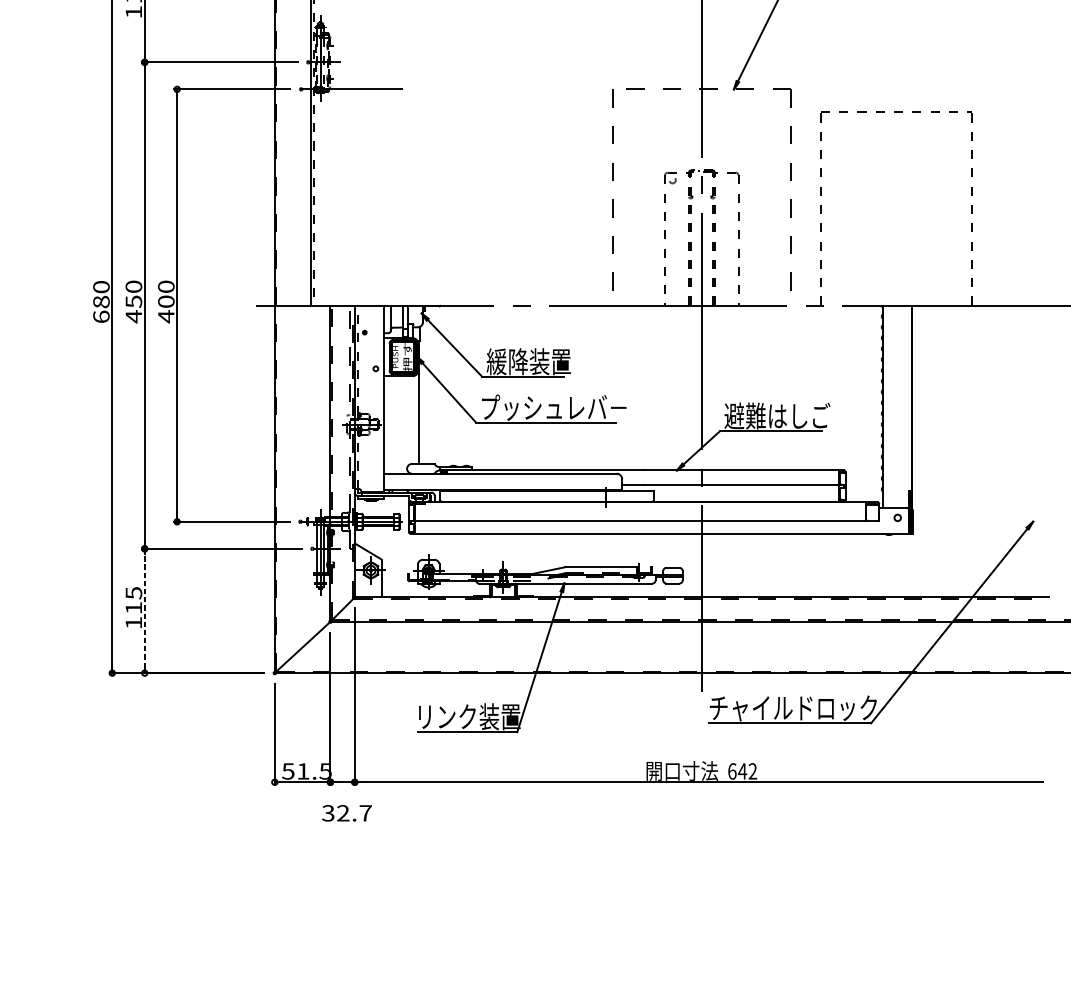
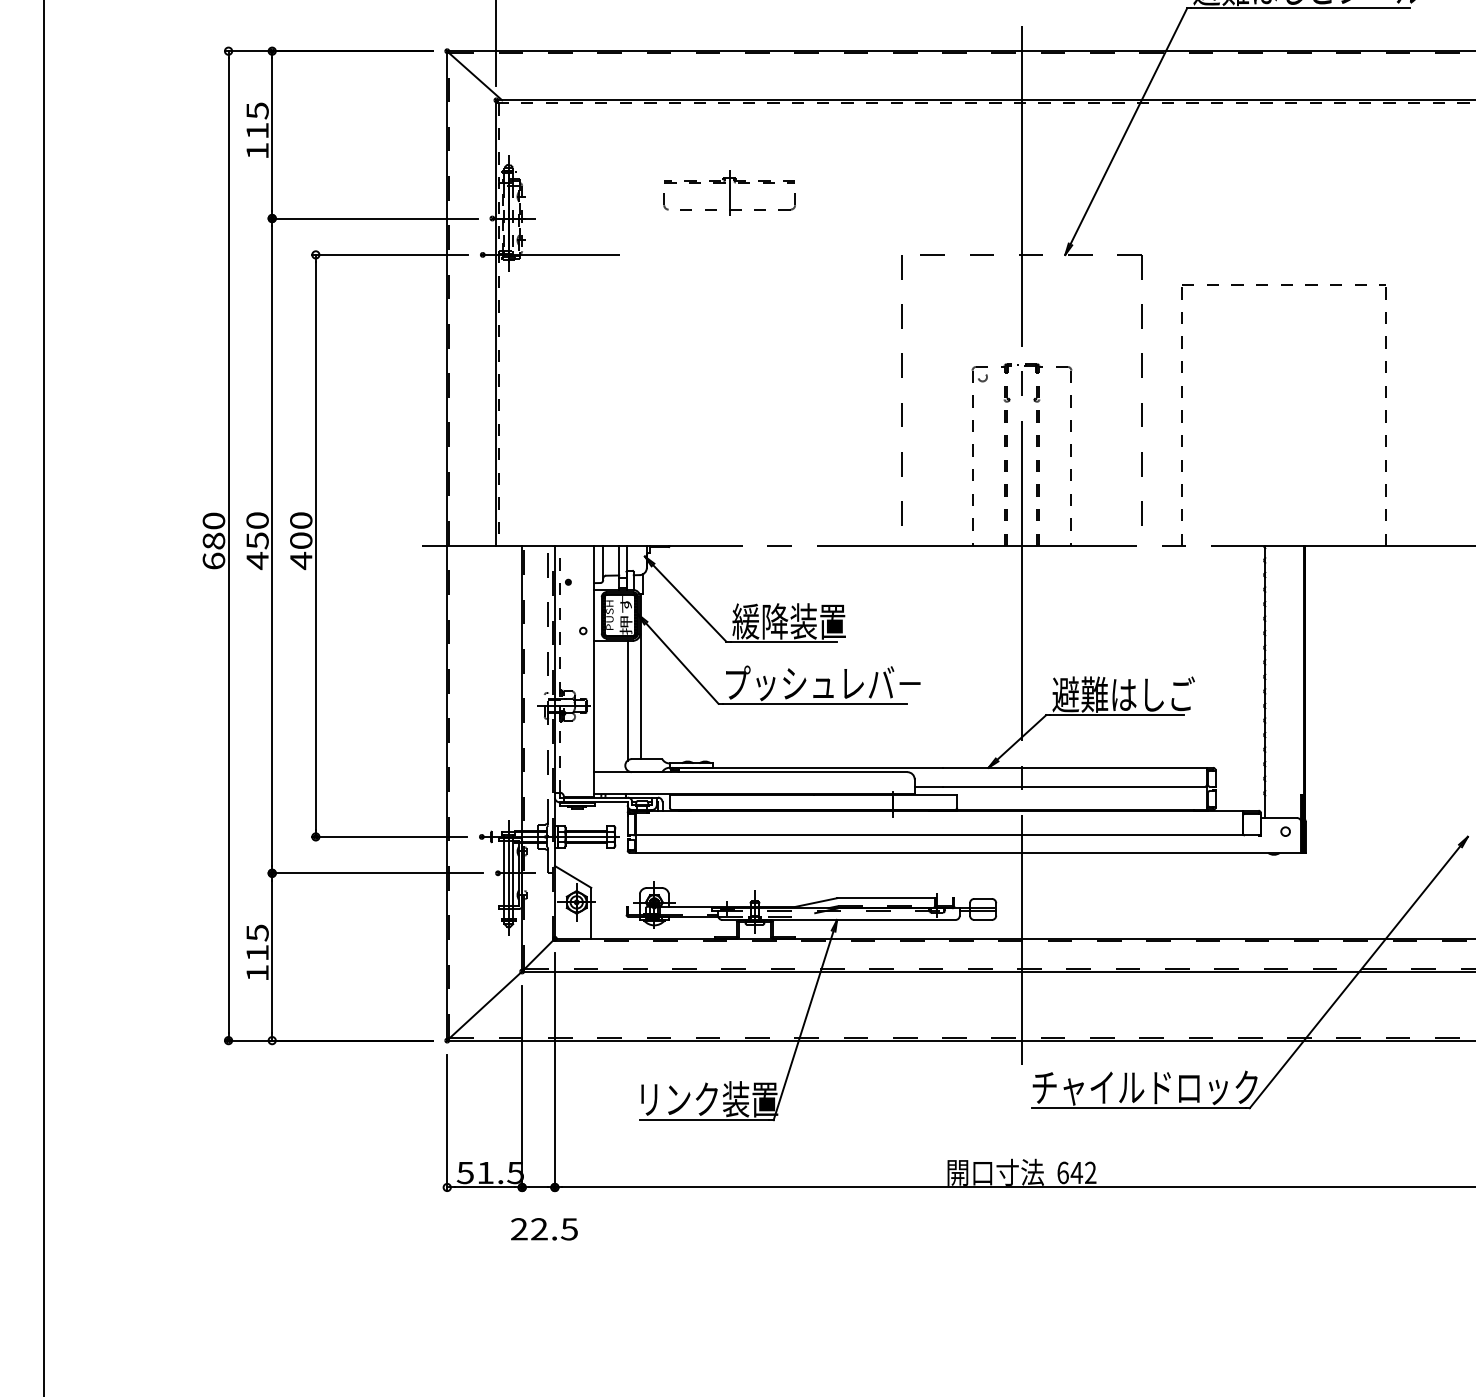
part: (484, 43) -> (729, 192), added
line: (408, 420) -> (627, 700), added
line: (144, 610) -> (272, 956), dashed -> solid
text: (347, 813) -> (544, 1229), 32.7 -> 22.5

